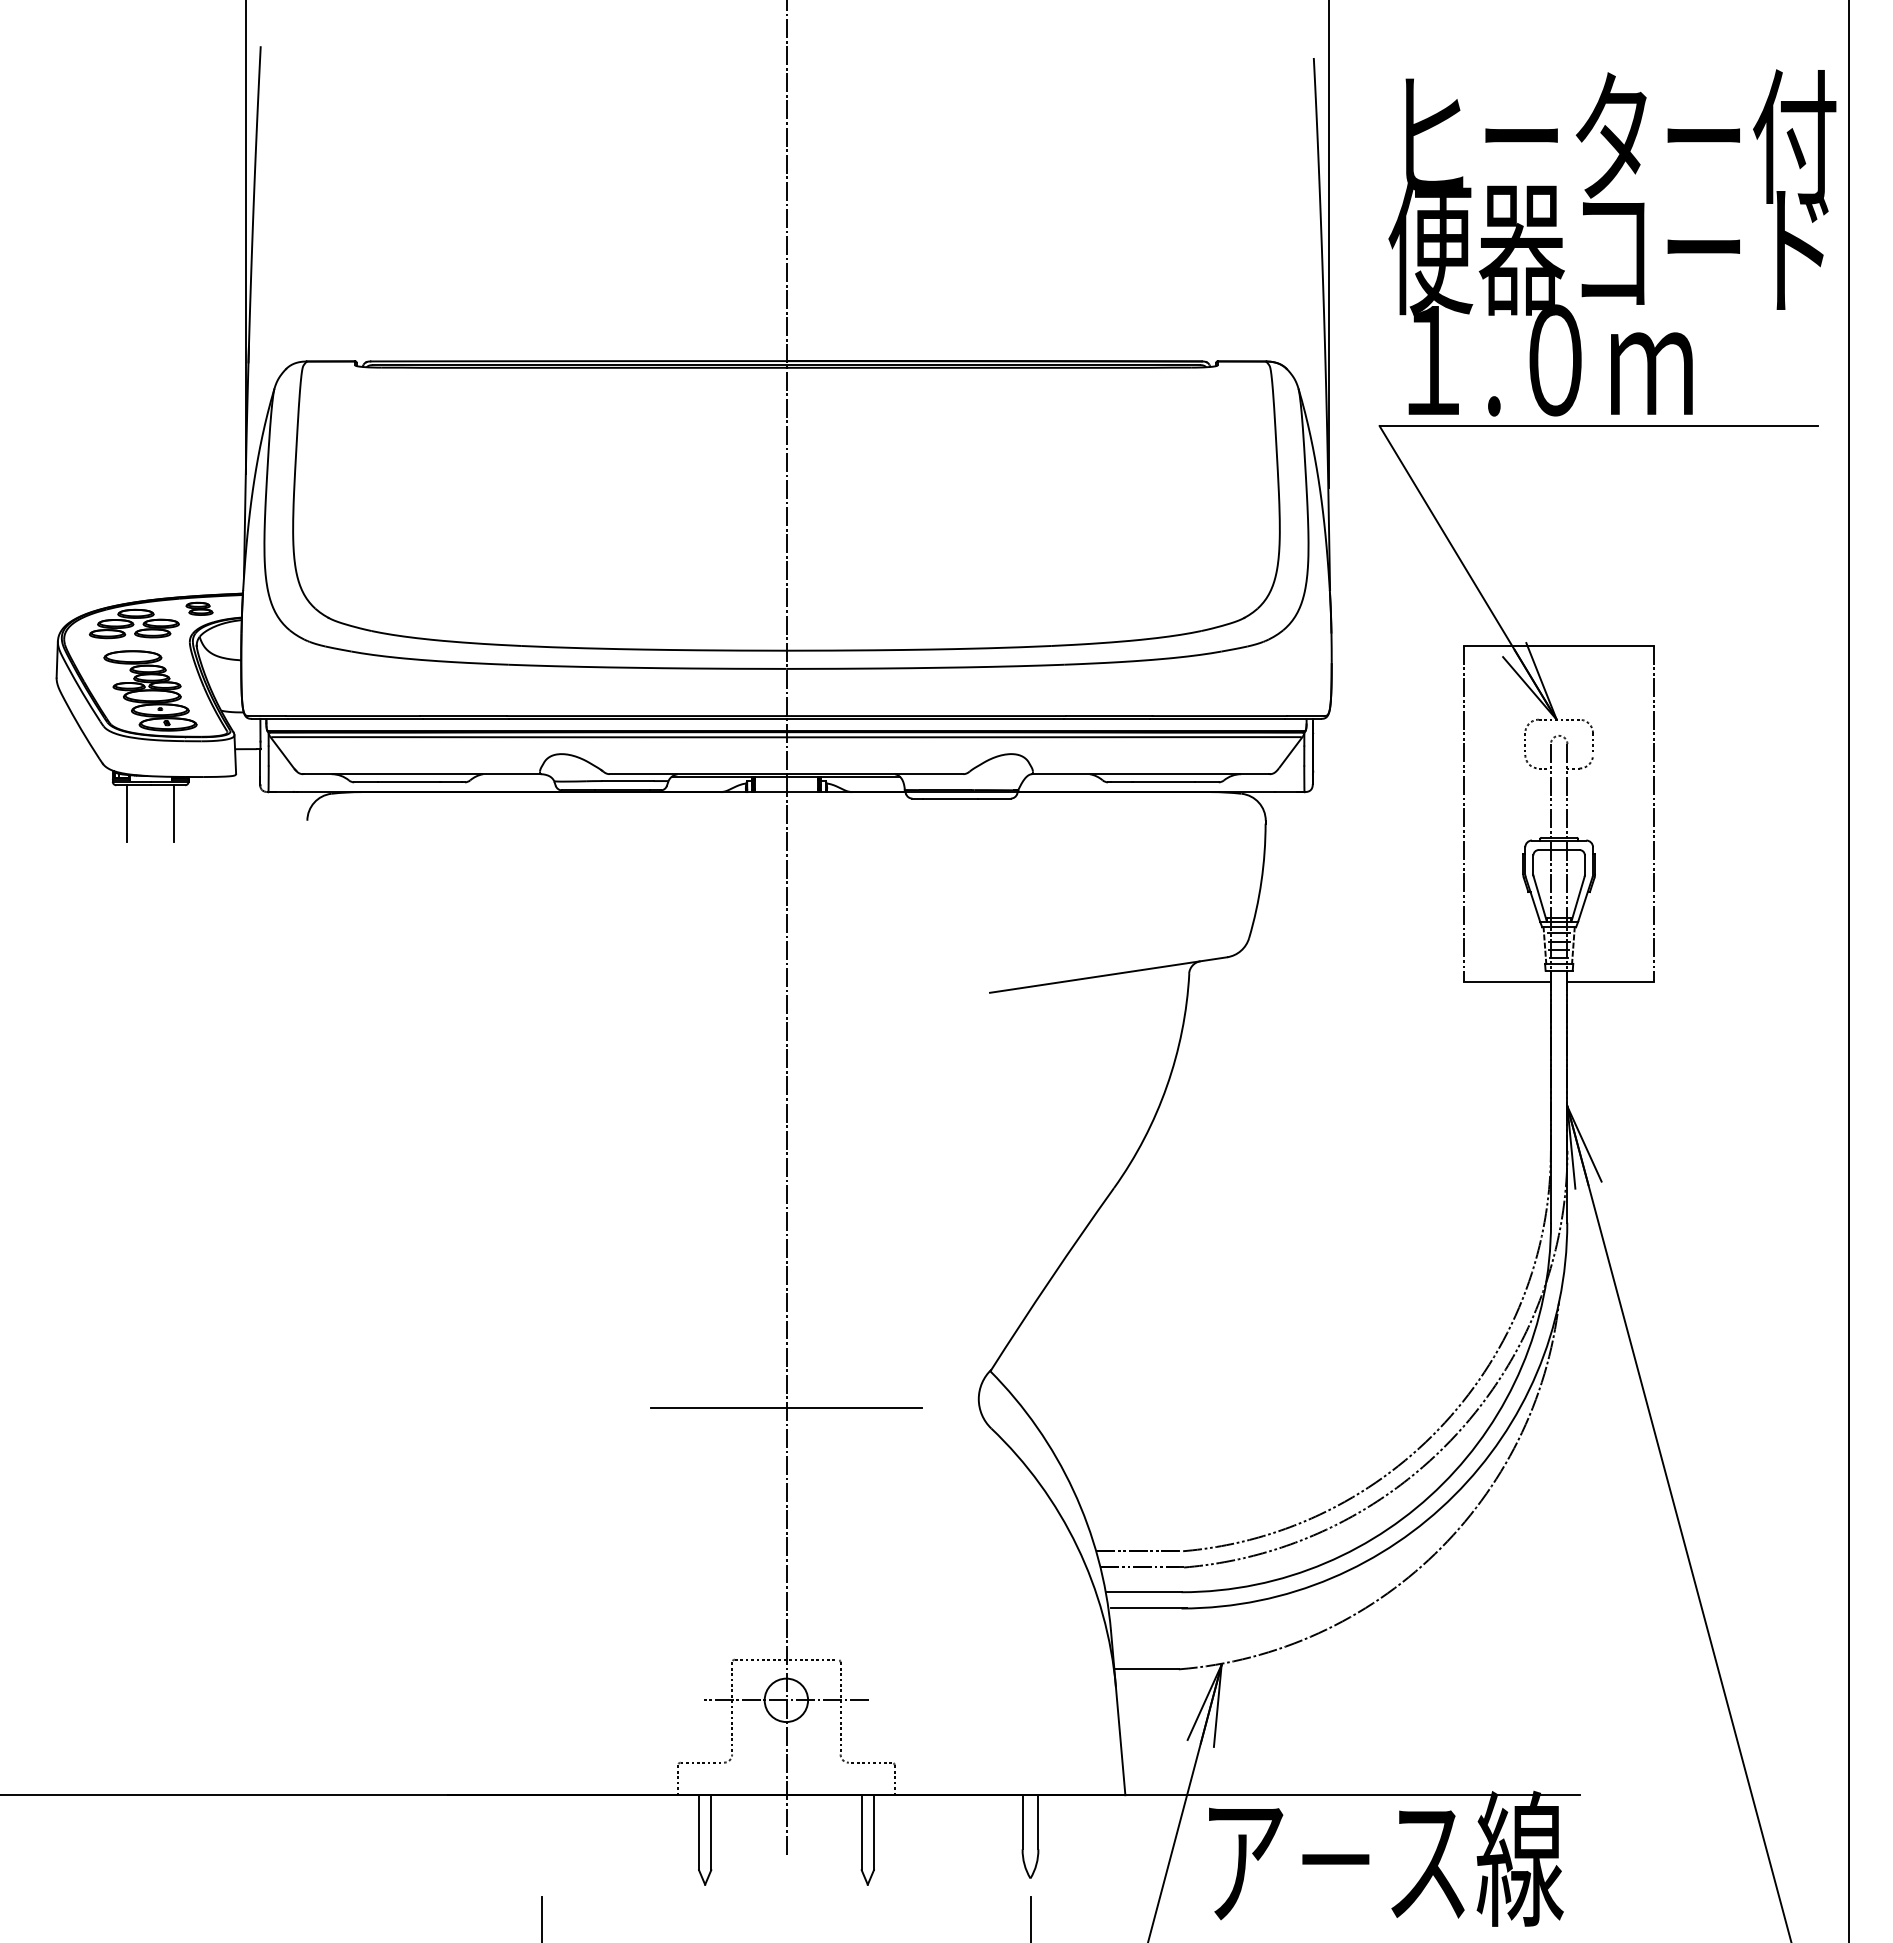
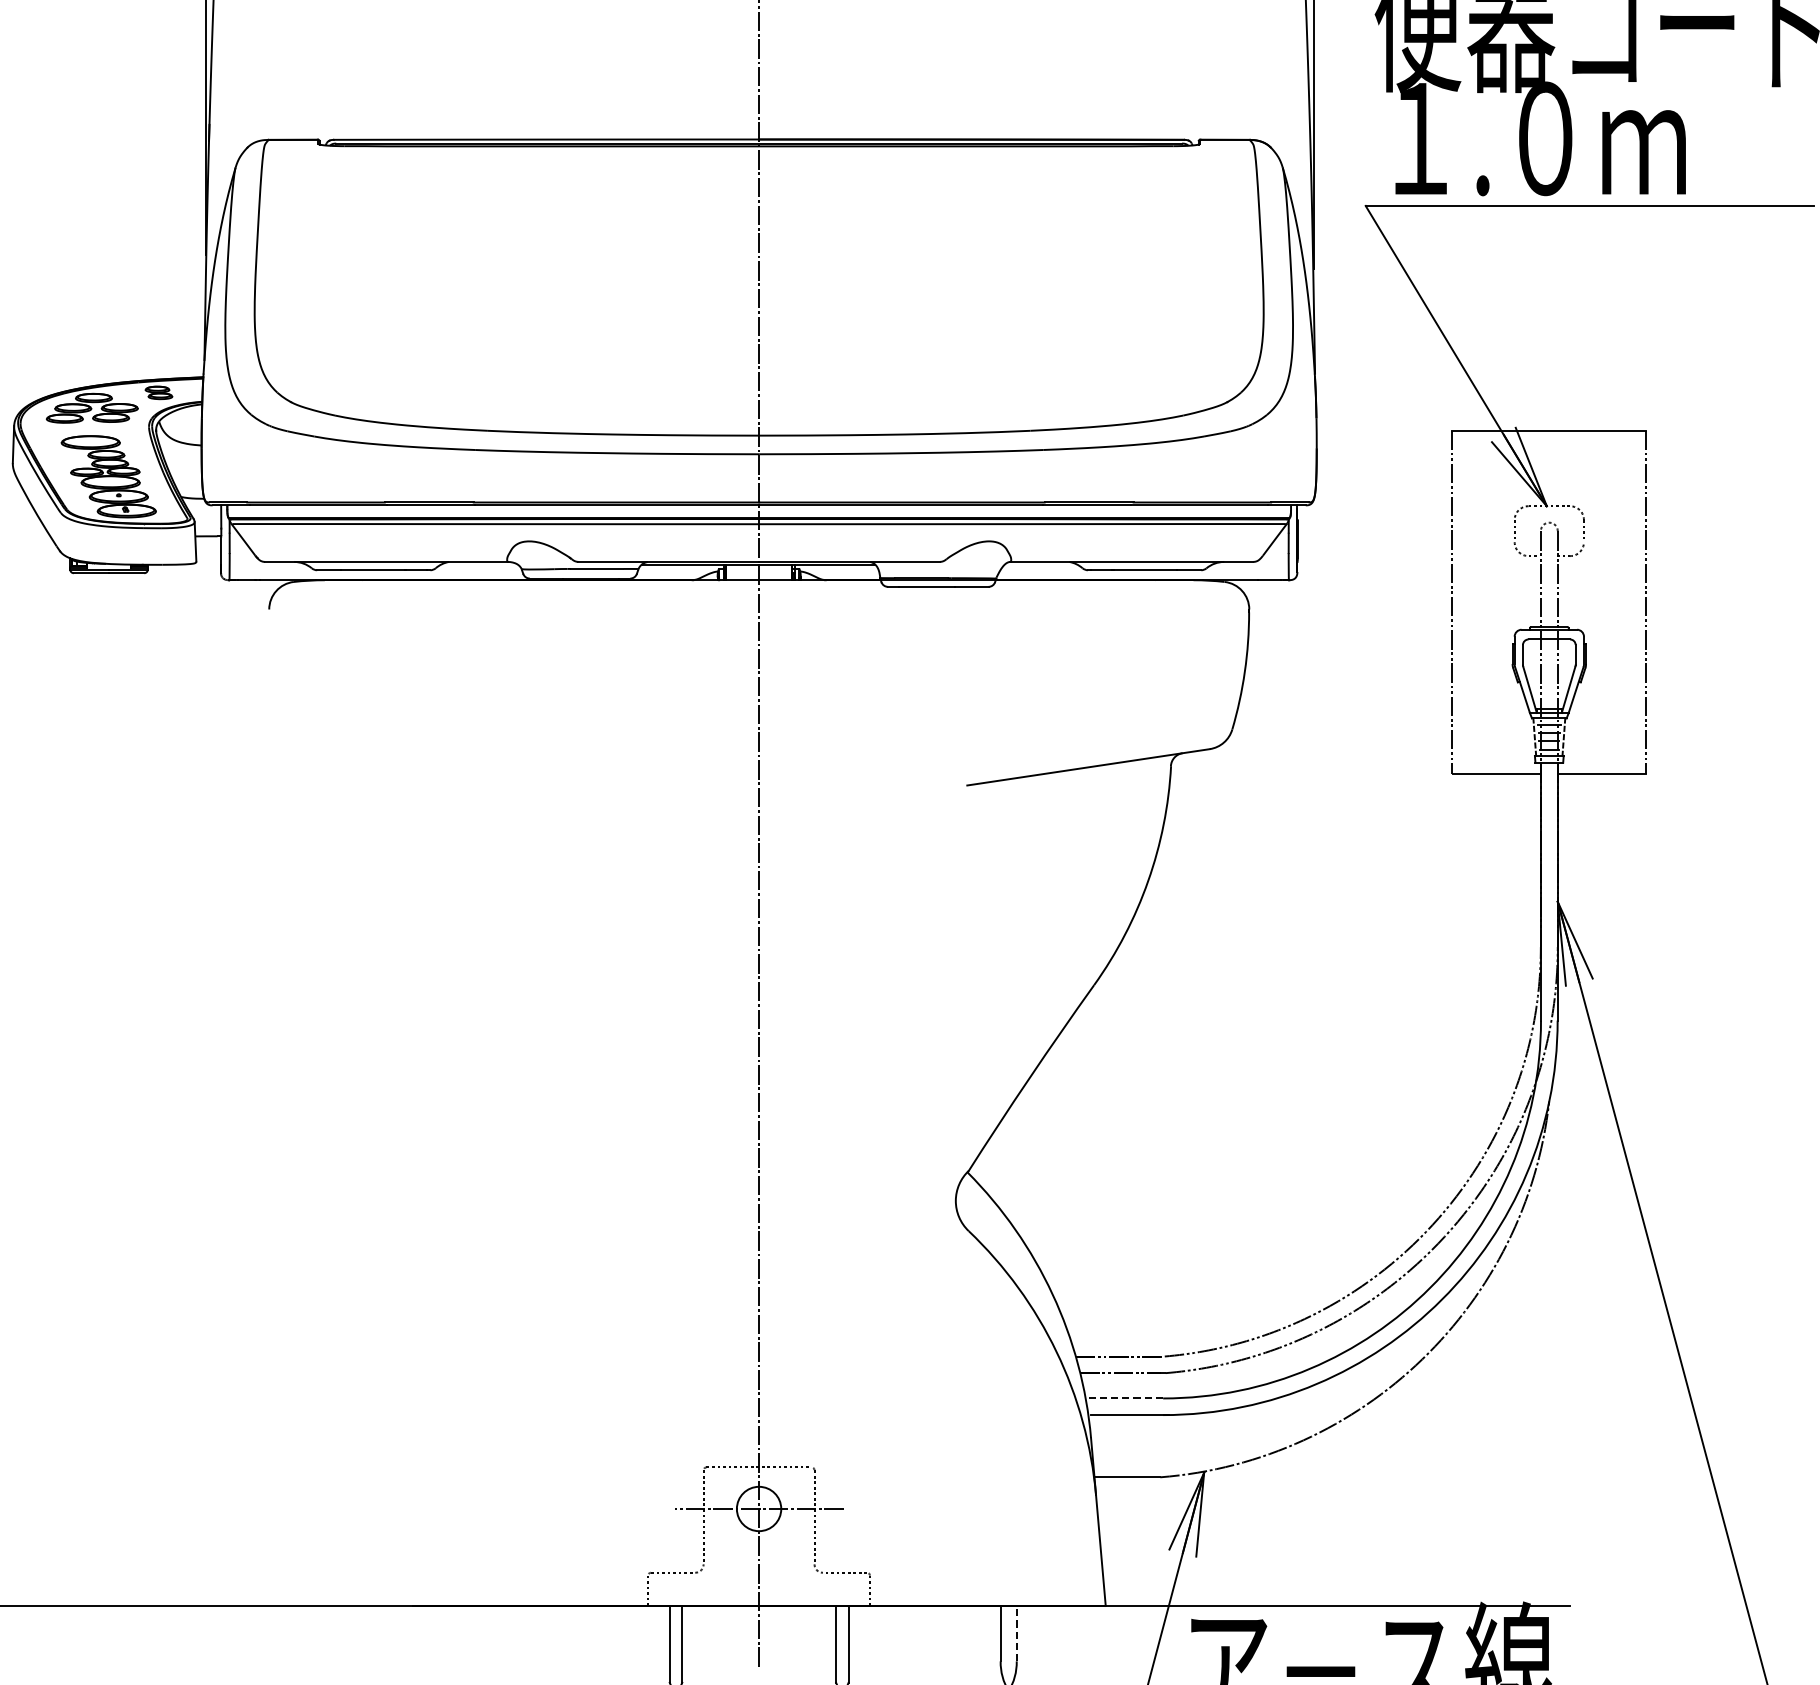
line: (127, 813) -> (85, 602), removed
line: (174, 813) -> (133, 602), removed
line: (786, 1407) -> (759, 1209), removed
line: (1143, 1592) -> (1124, 1398), solid -> dashed
line: (1038, 1821) -> (1016, 1632), solid -> dashed

